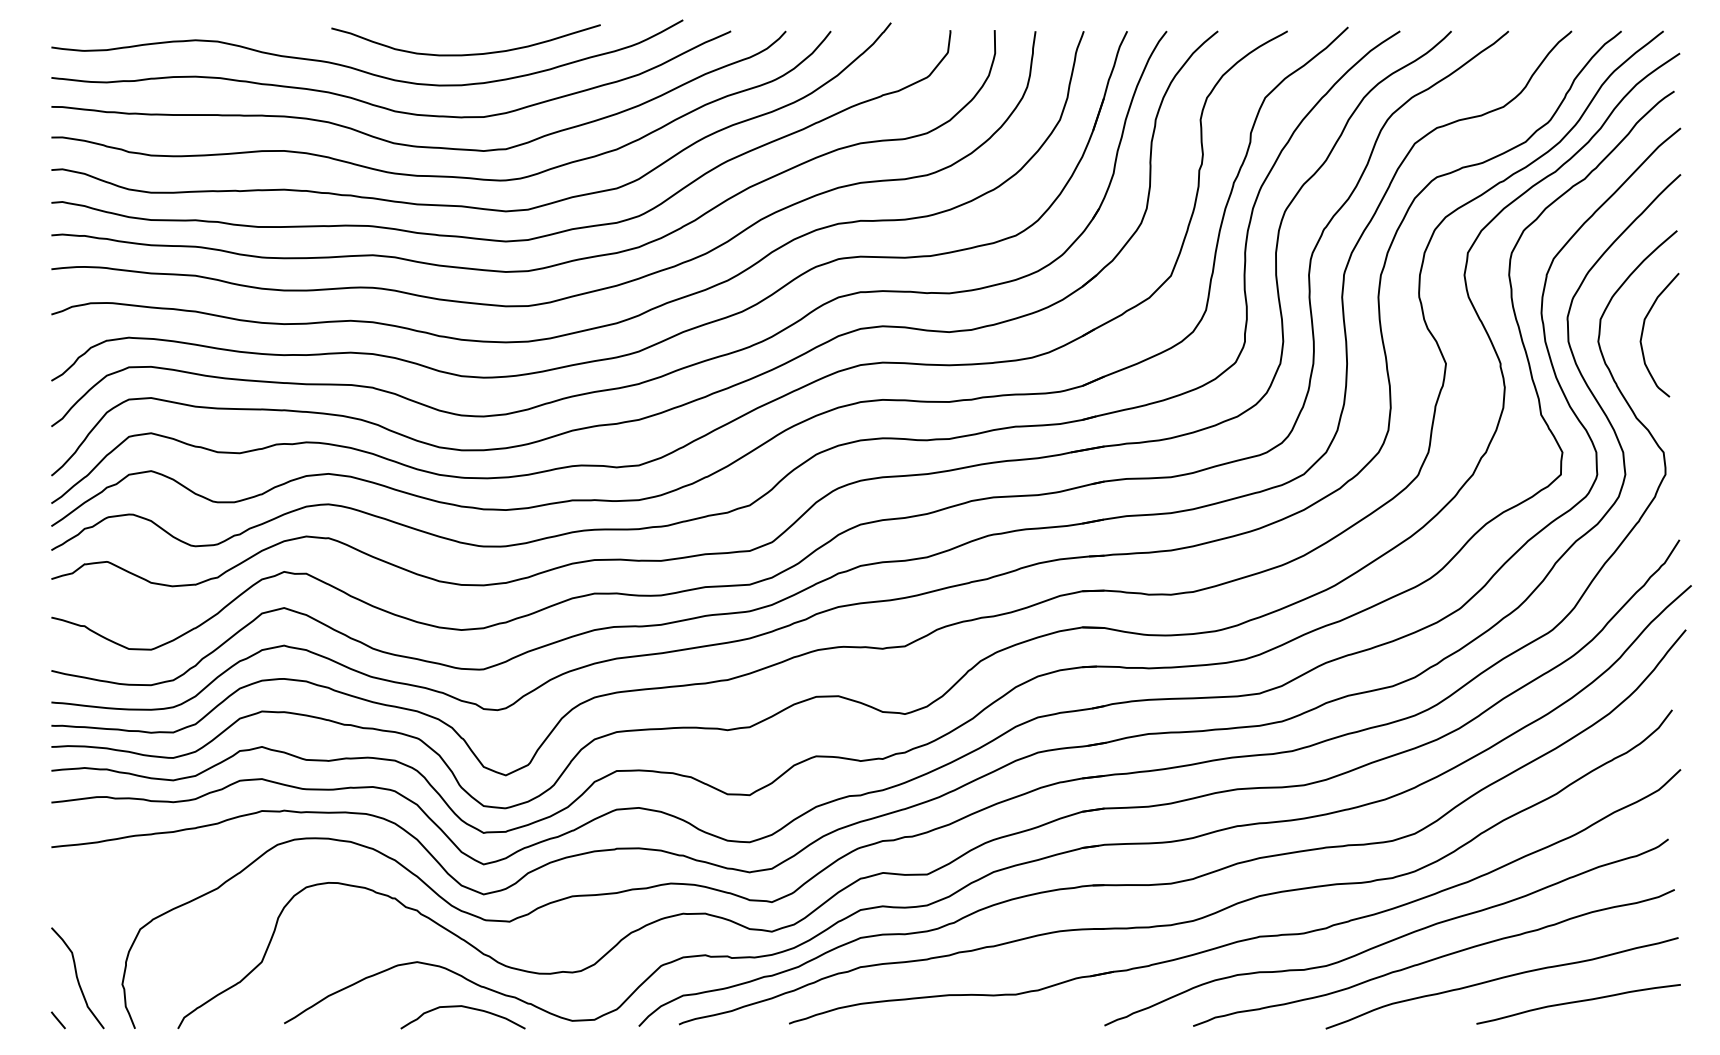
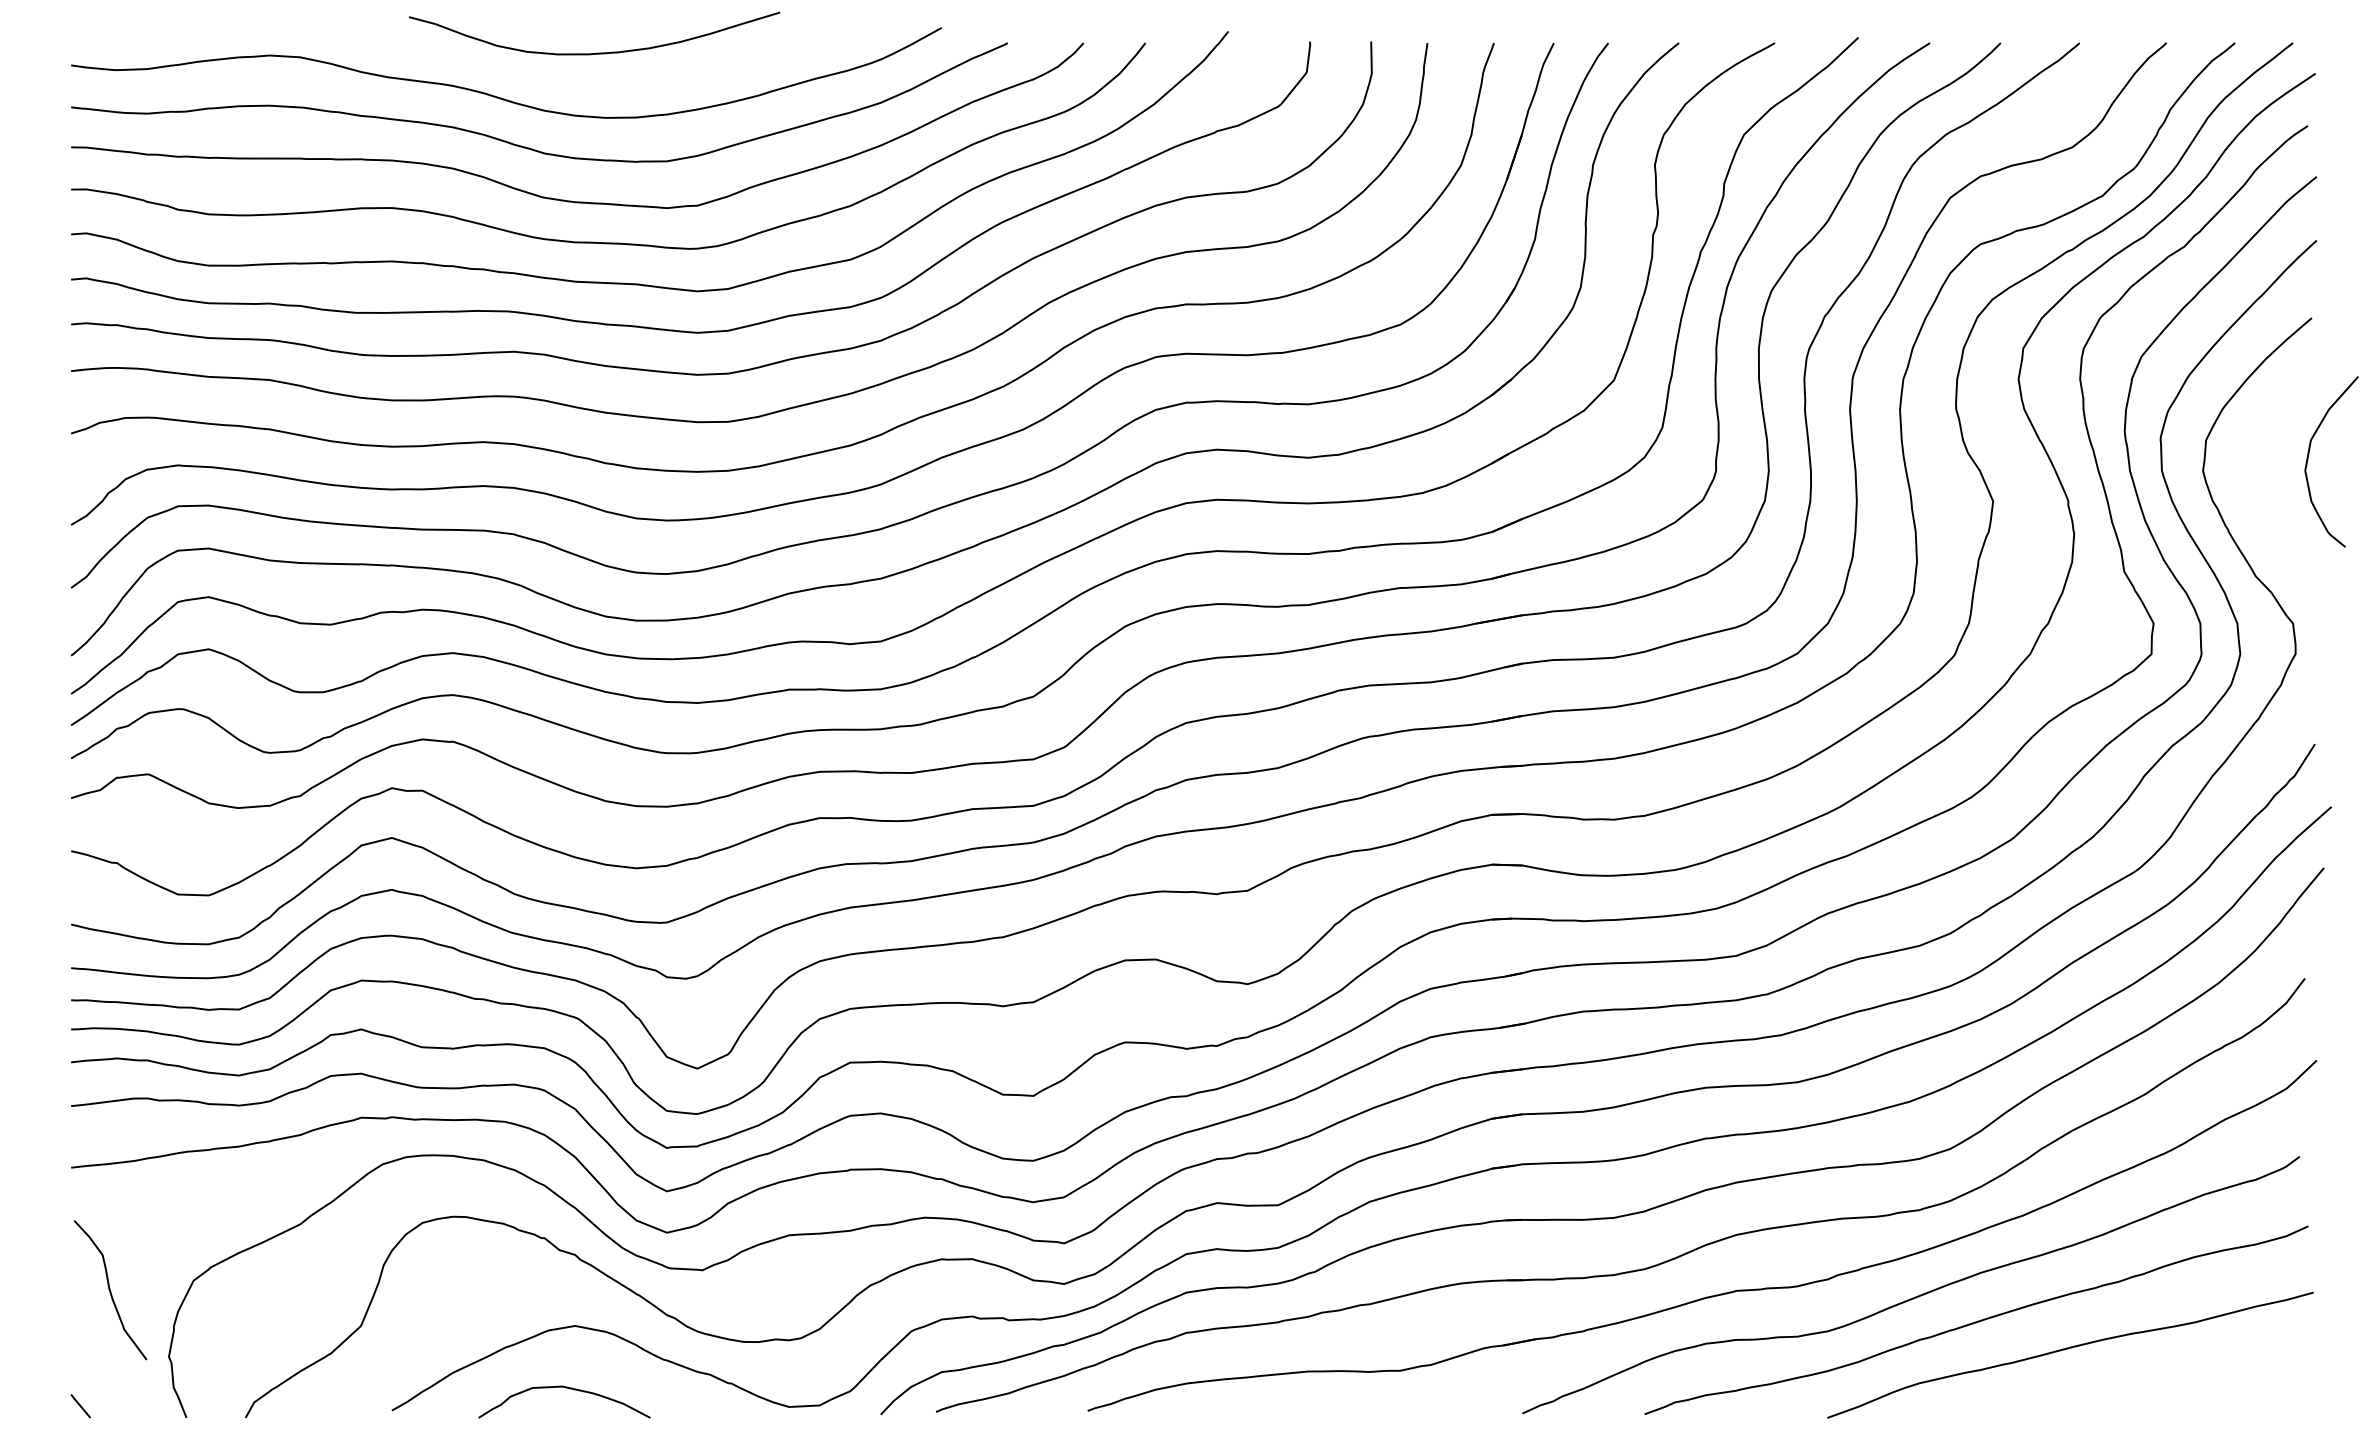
curve: (467, 54) -> (596, 52), moved
curve: (1642, 334) -> (2308, 460), moved
curve: (77, 978) -> (110, 1290), moved
curve: (1578, 1002) -> (2175, 1381), removed
curve: (466, 1008) -> (569, 1389), moved

